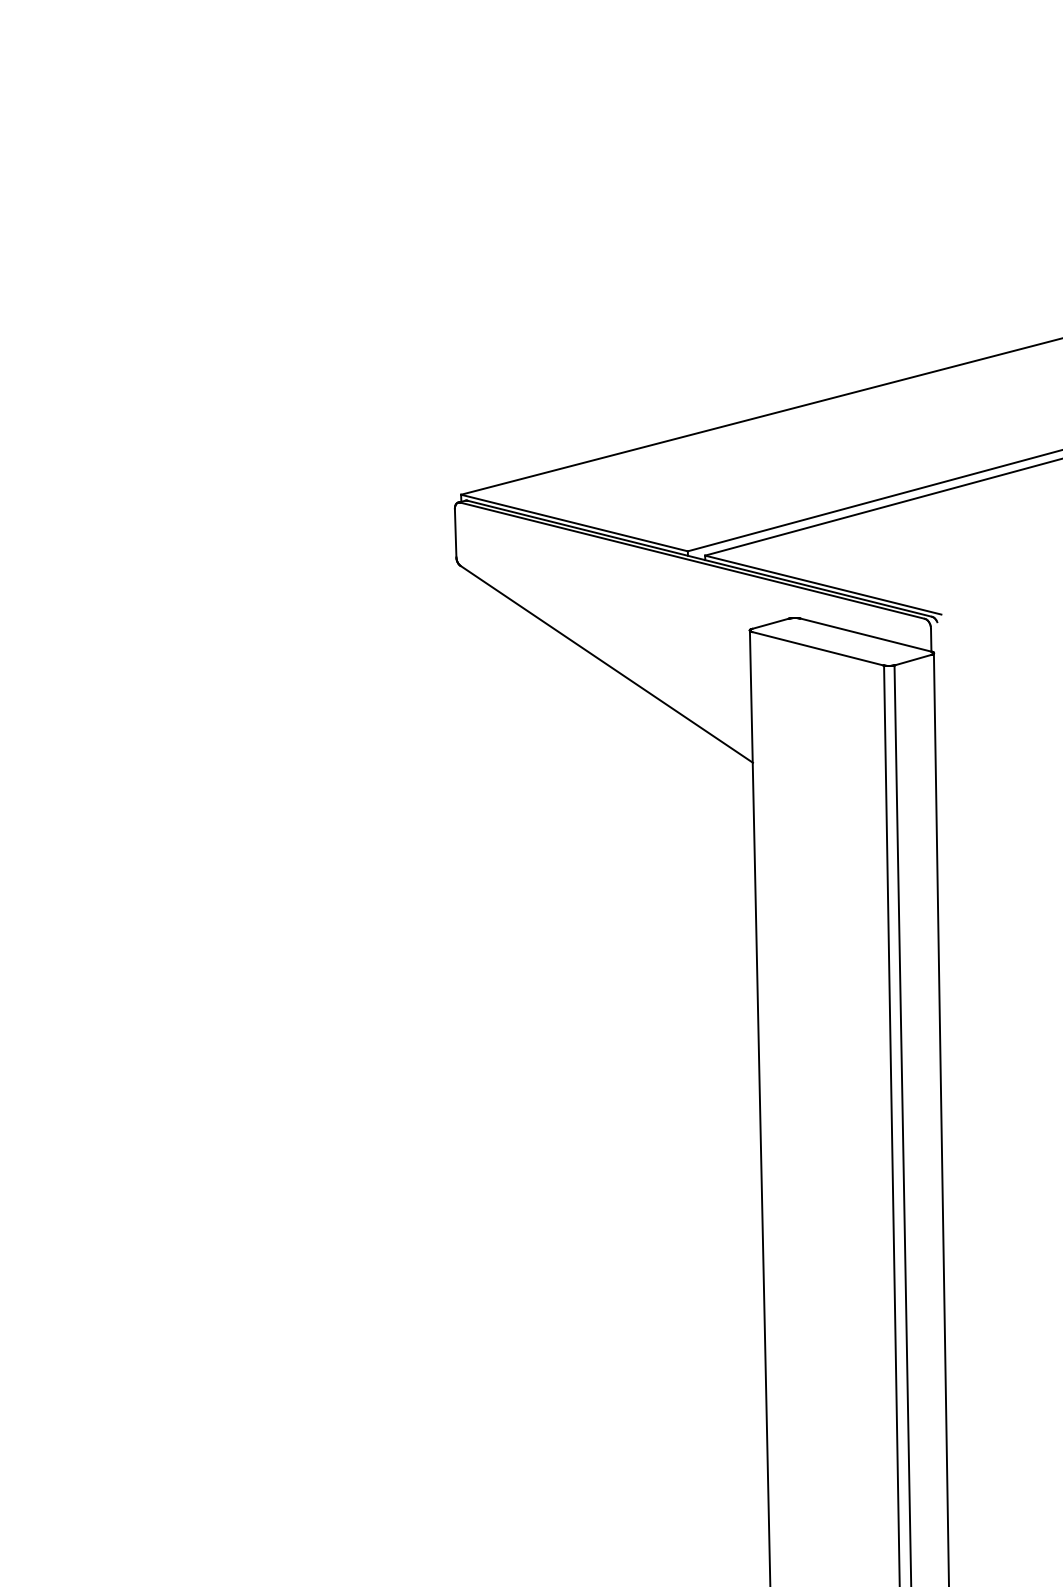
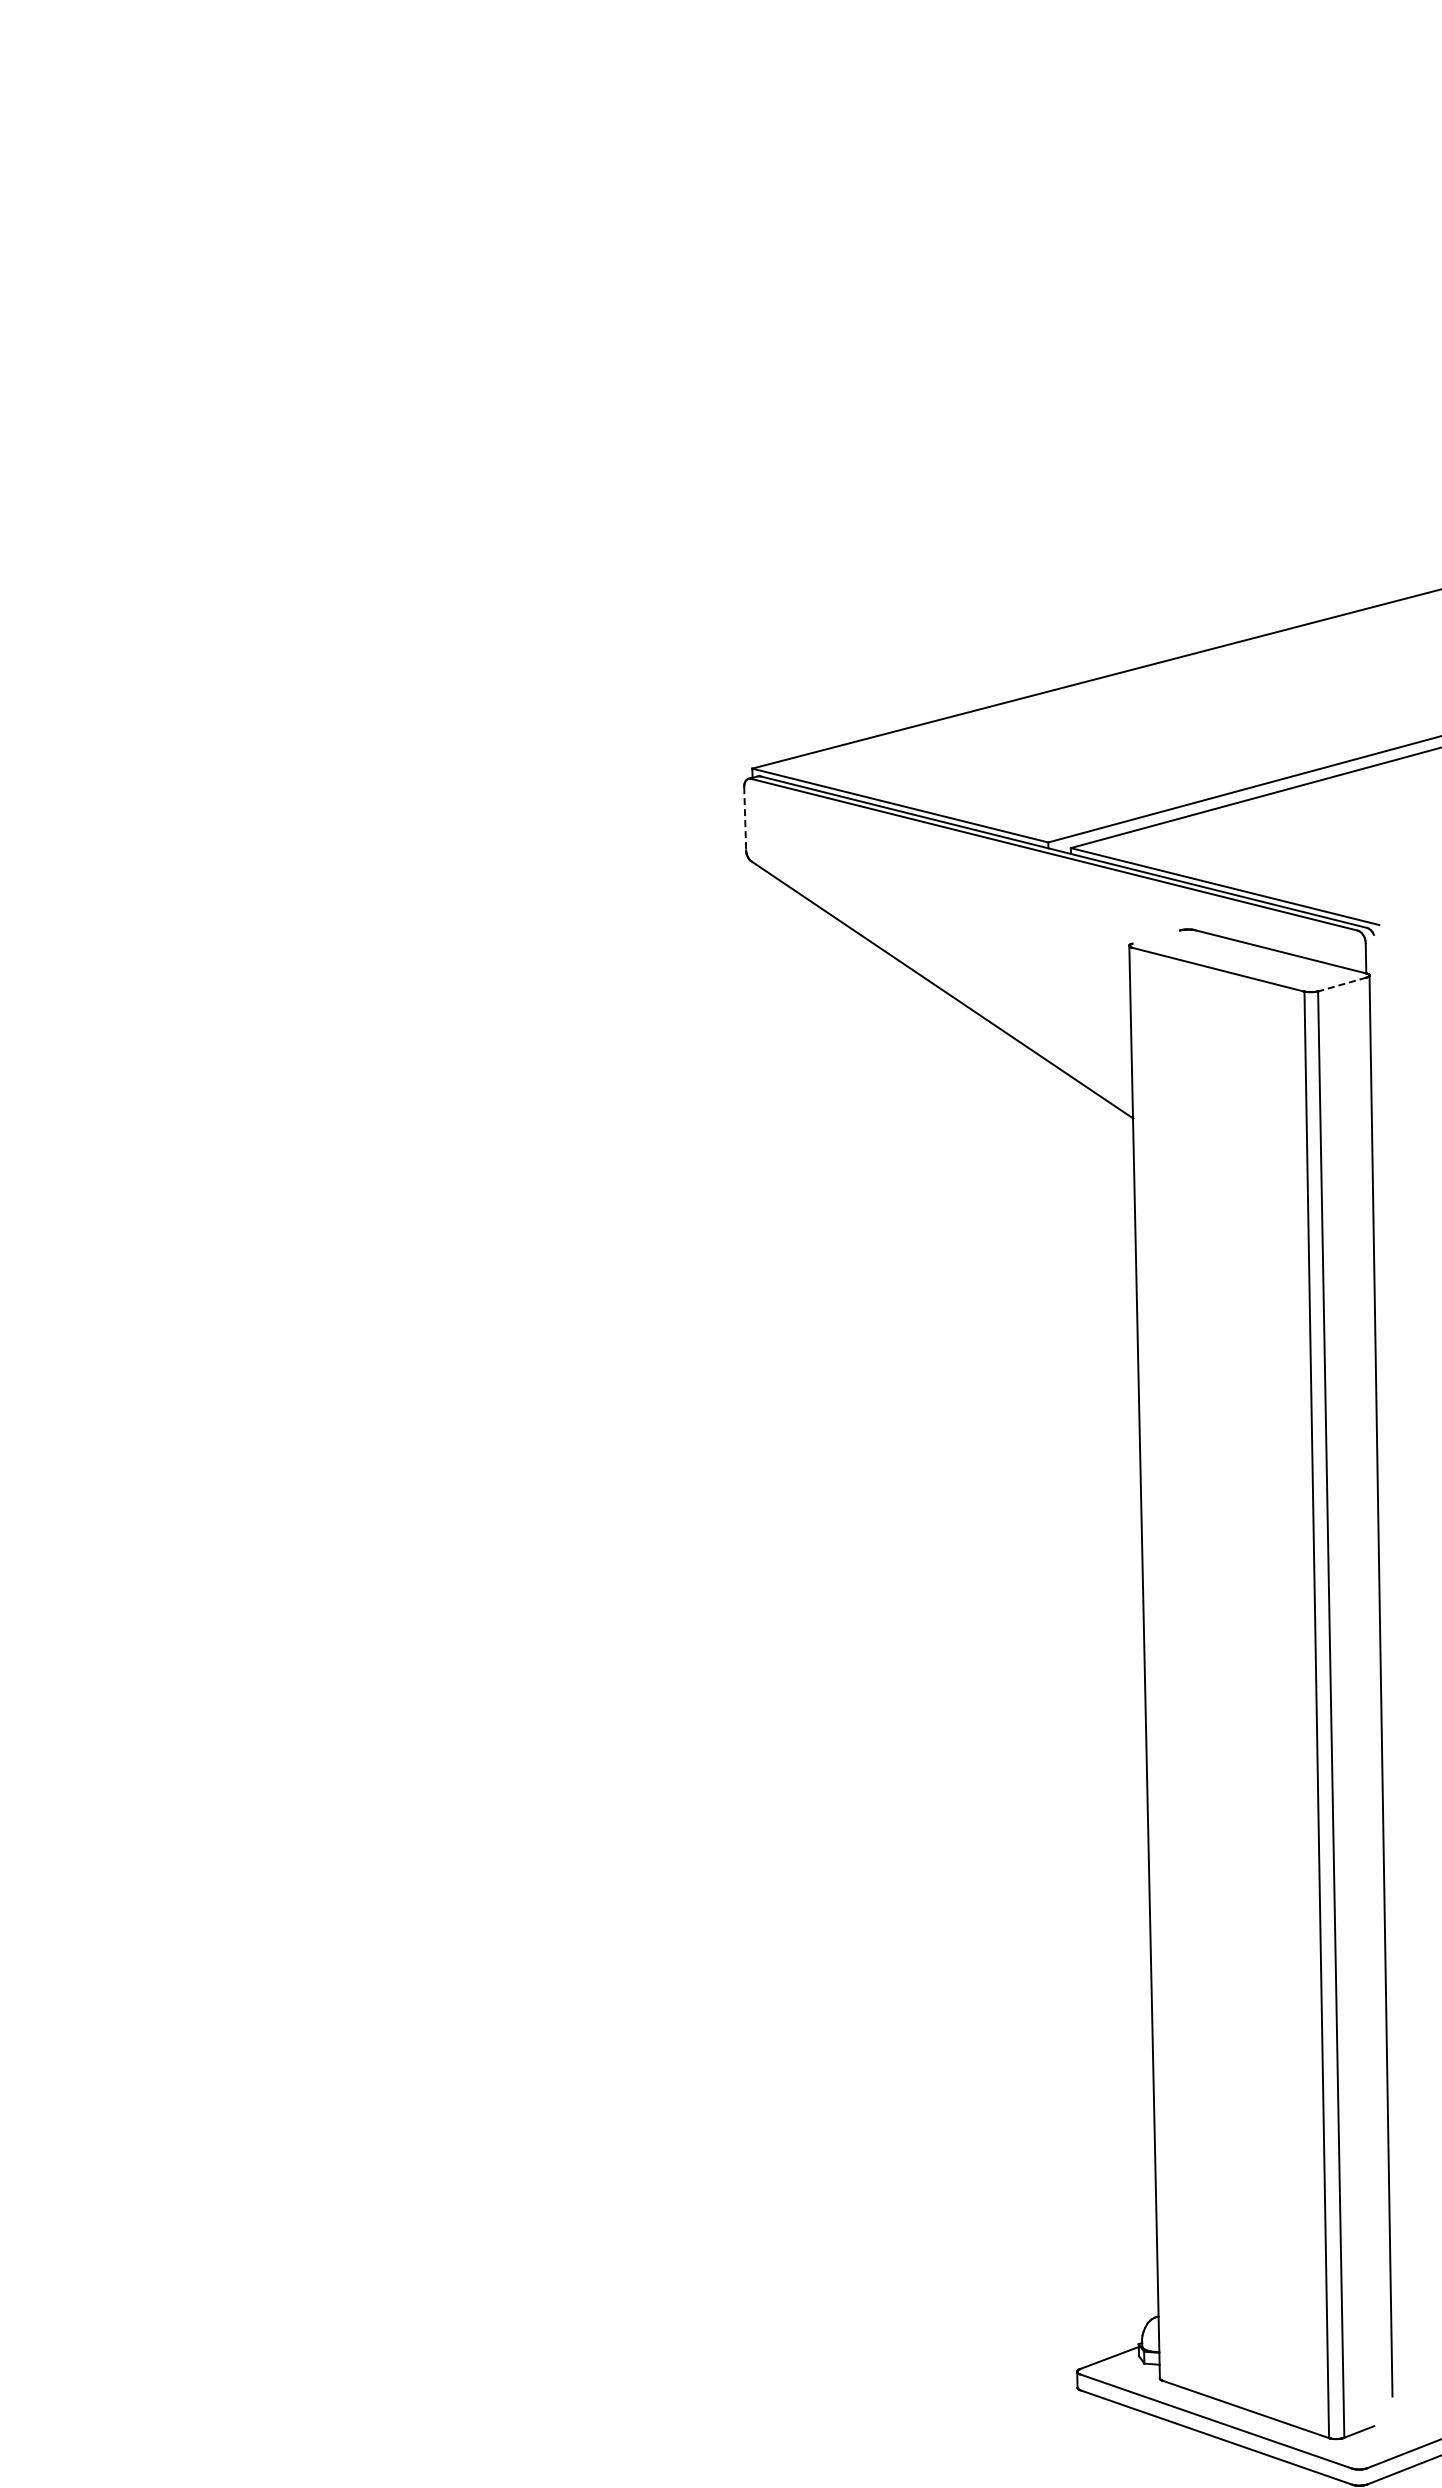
line: (455, 532) -> (745, 818), solid -> dashed
line: (769, 623) -> (1155, 936), removed
line: (913, 660) -> (1342, 984), solid -> dashed

